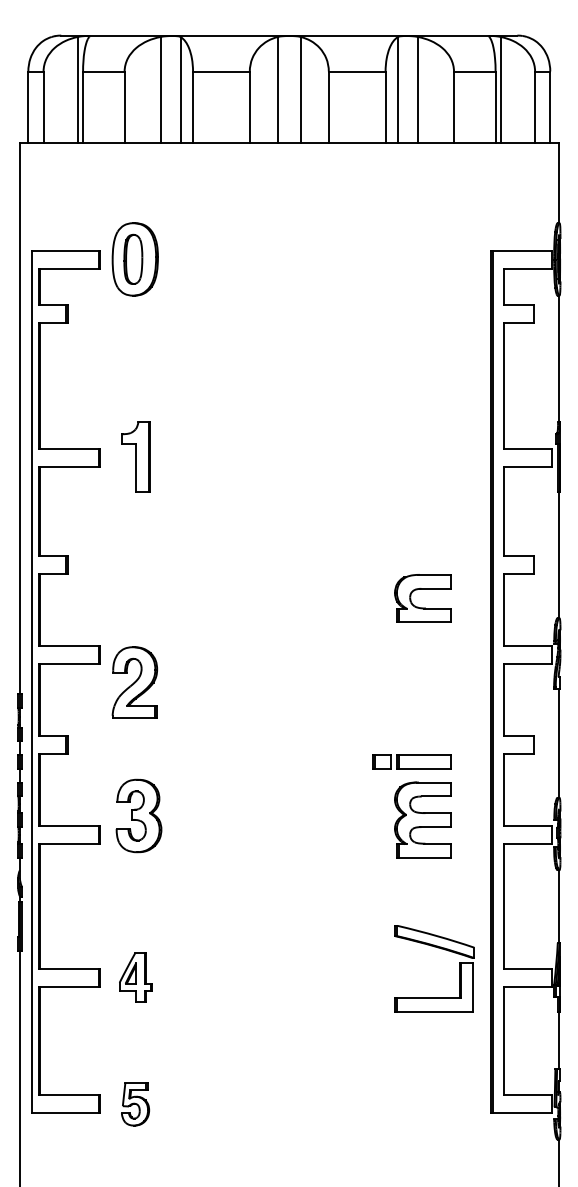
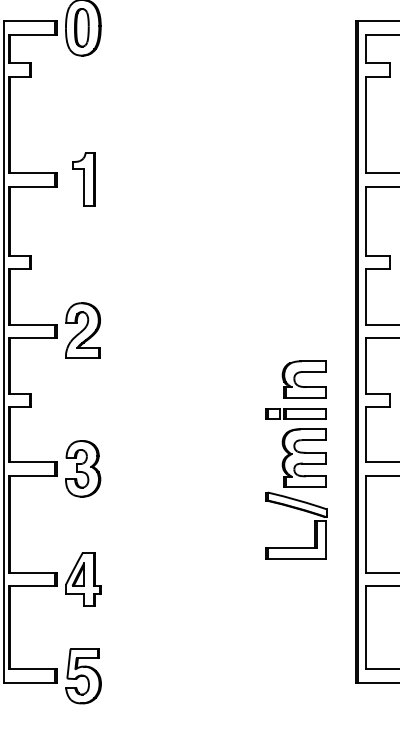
part: (418, 606) -> (300, 385), moved
part: (134, 682) -> (82, 330), moved
part: (138, 815) -> (82, 468), moved
part: (437, 948) -> (298, 509), moved
part: (135, 977) -> (83, 579), size x1.43
part: (135, 1104) -> (83, 676), size x1.67

